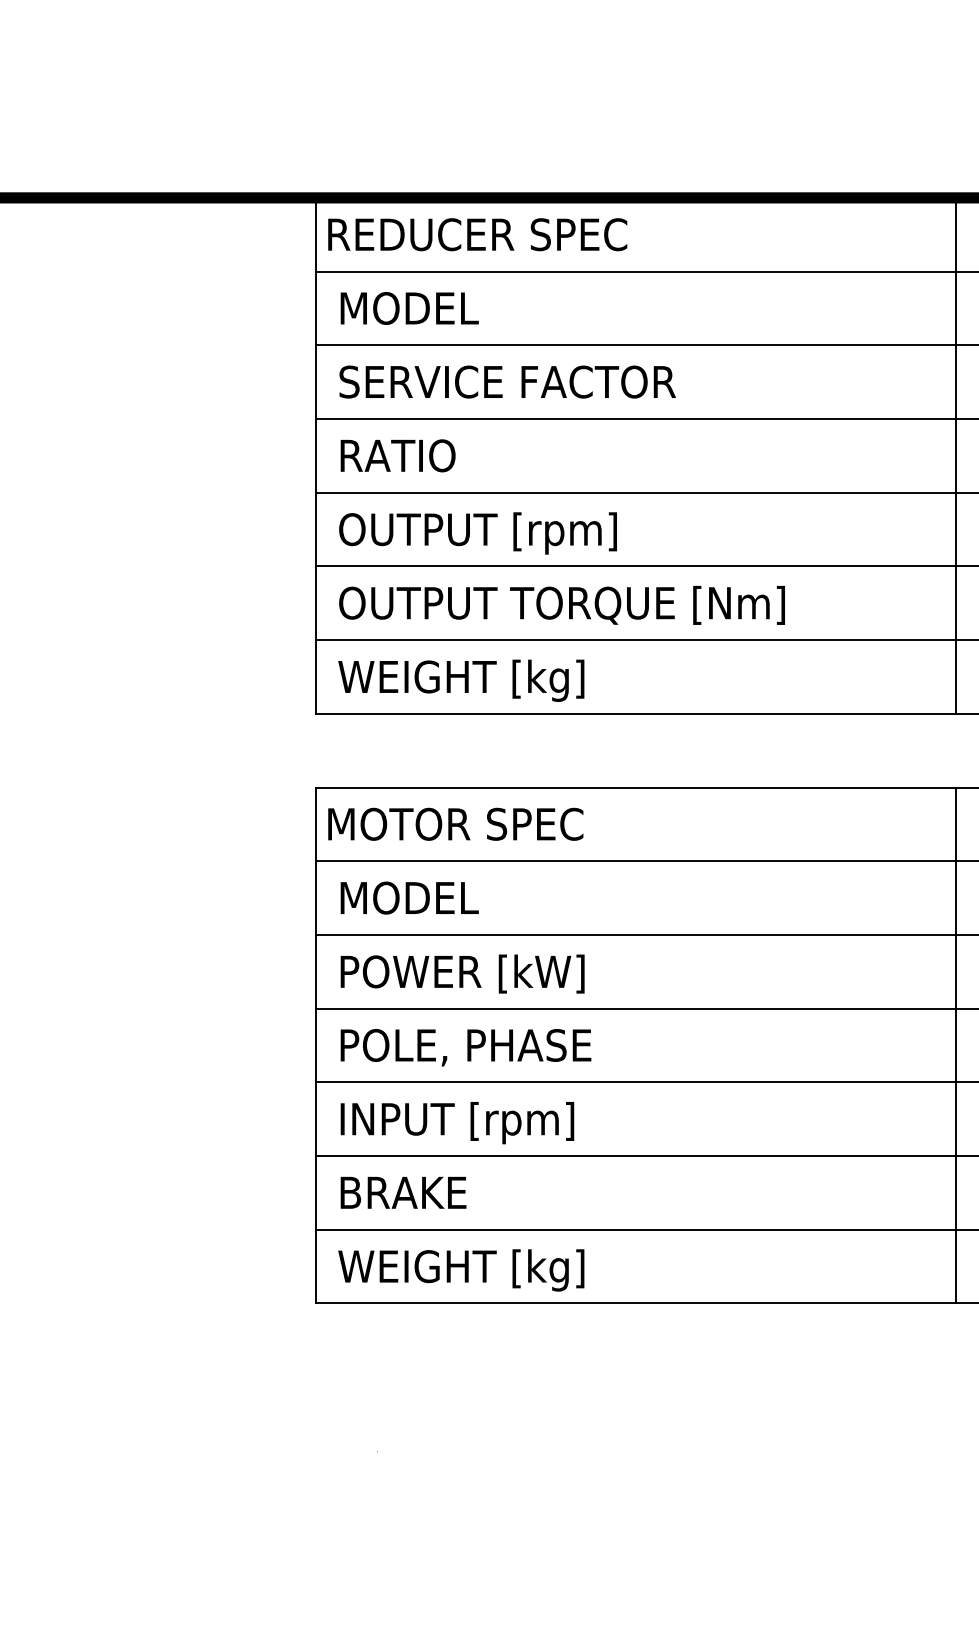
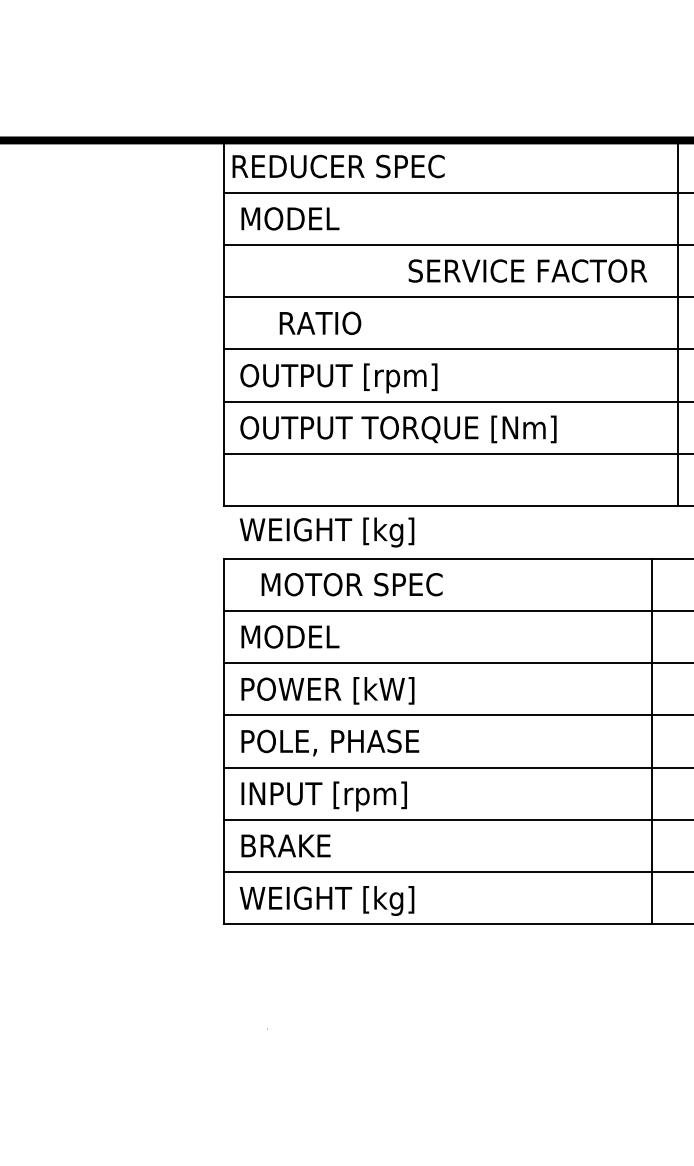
text: (507, 381) -> (527, 270), moved
text: (397, 455) -> (320, 323), moved
text: (461, 680) -> (327, 532), moved
text: (455, 823) -> (351, 584), moved
line: (956, 1045) -> (651, 741), moved

